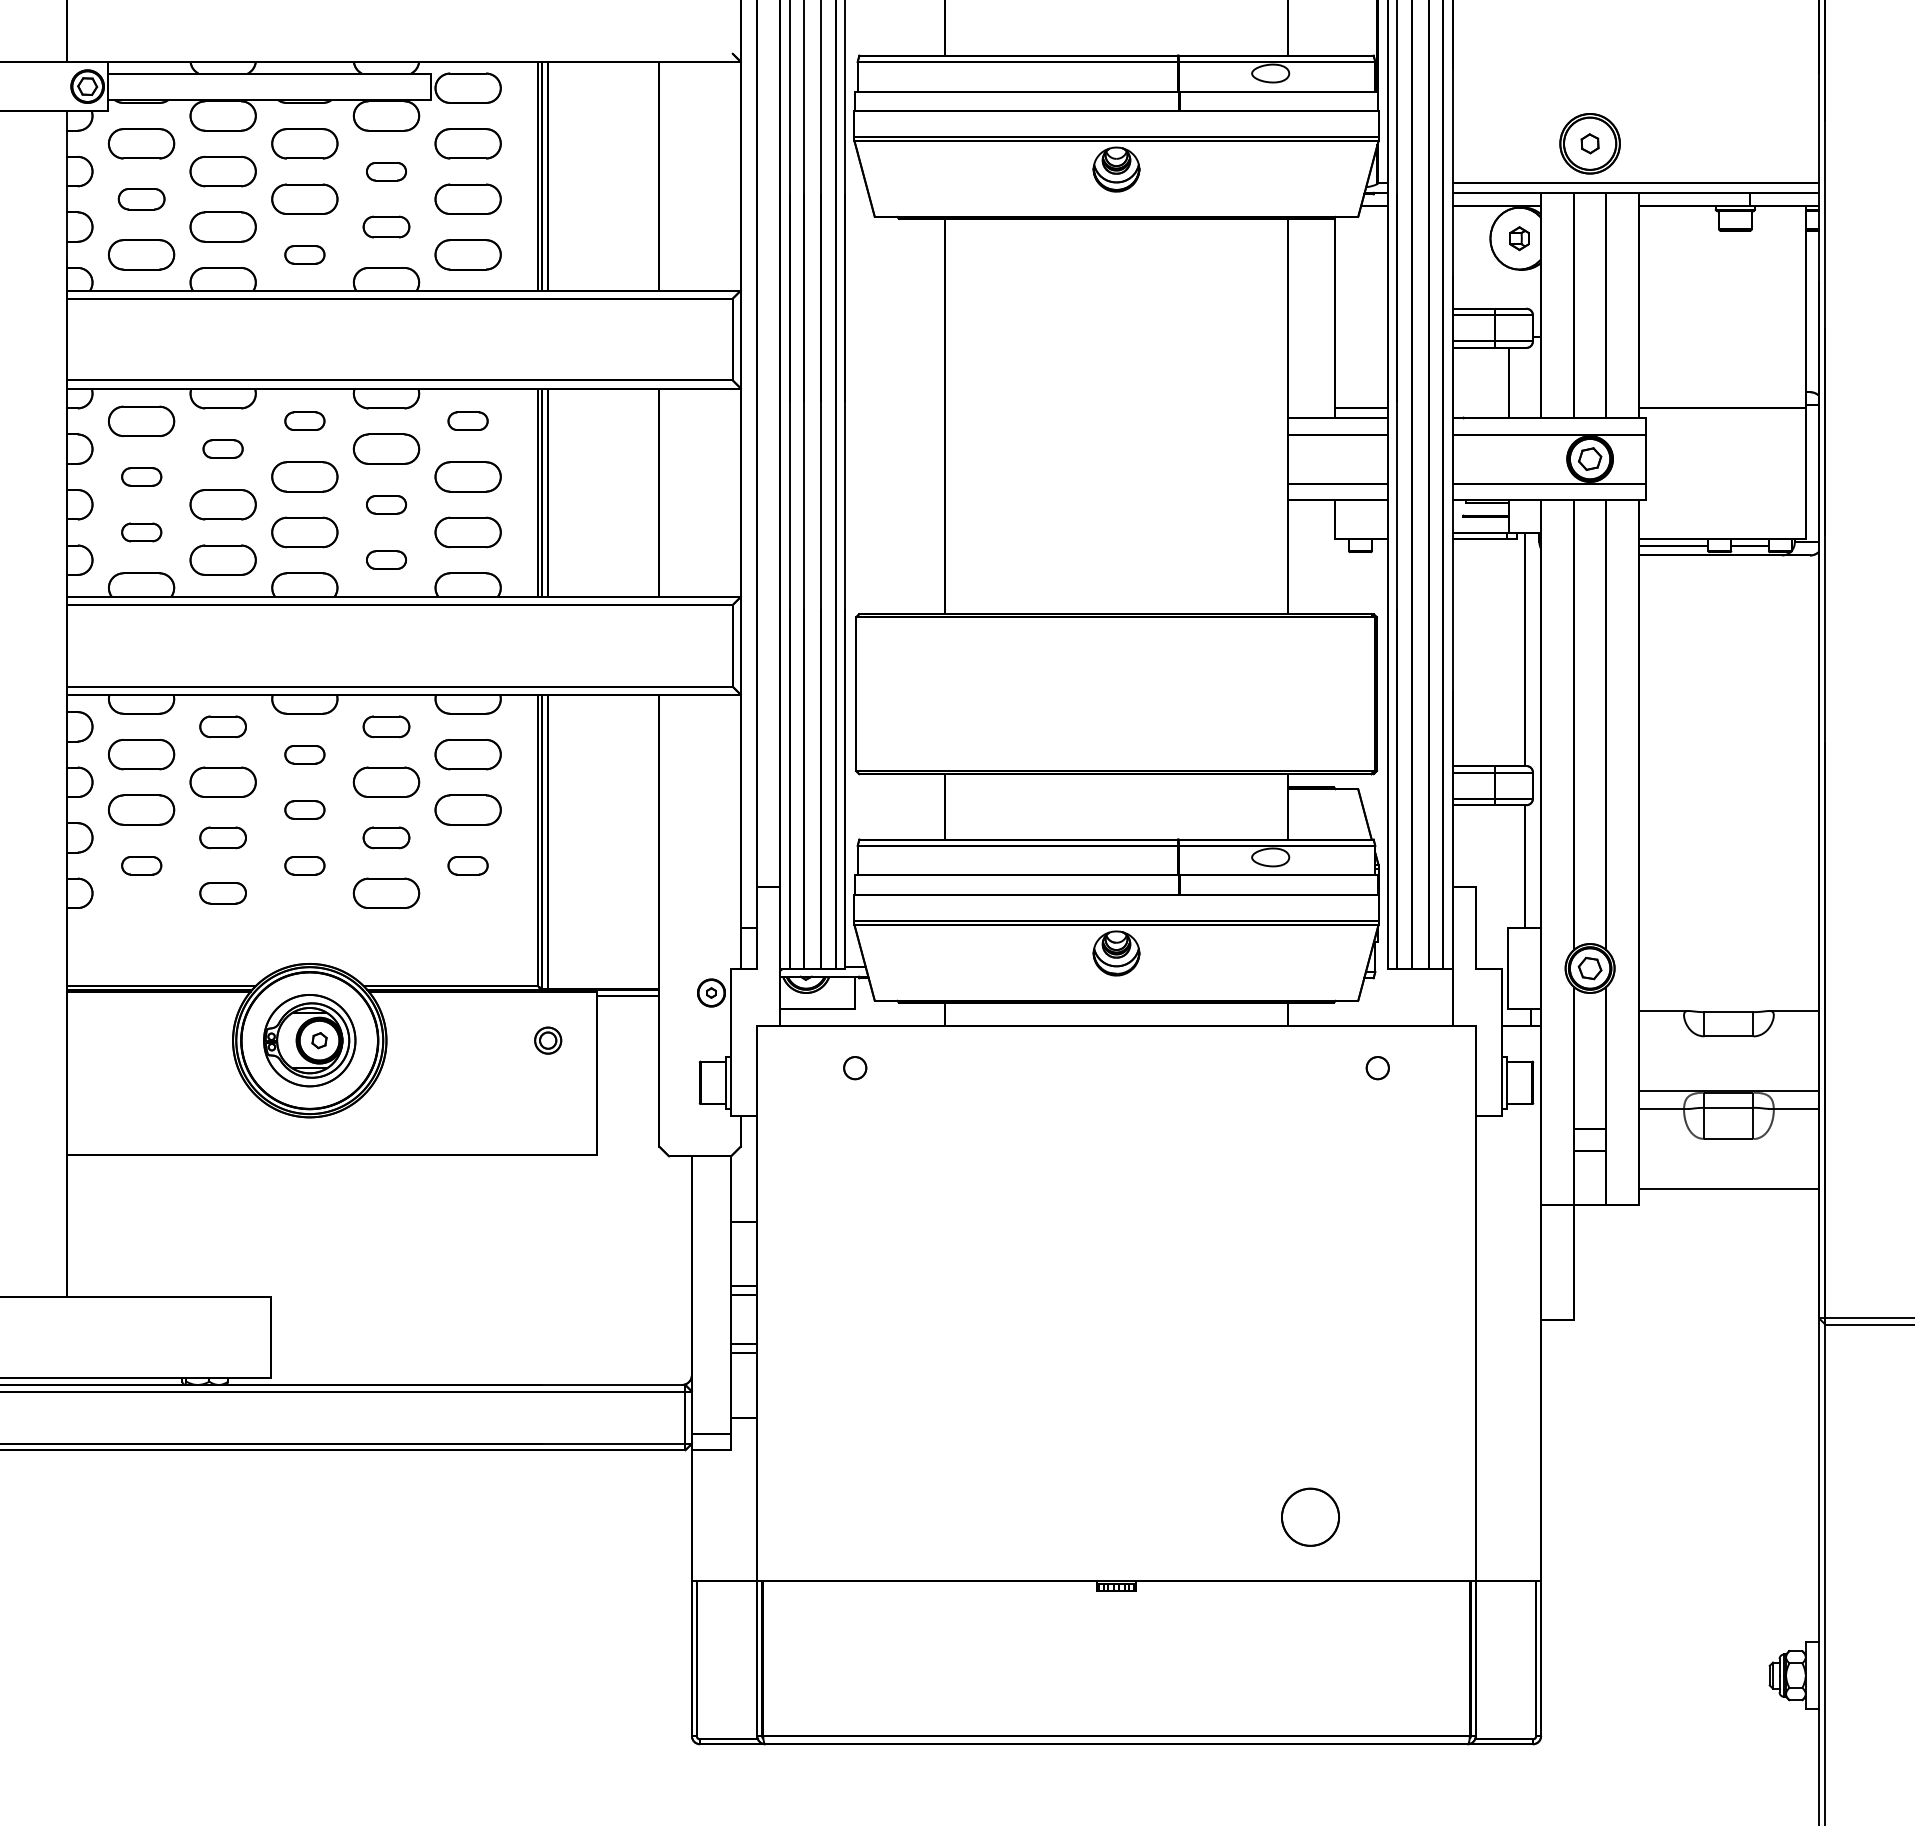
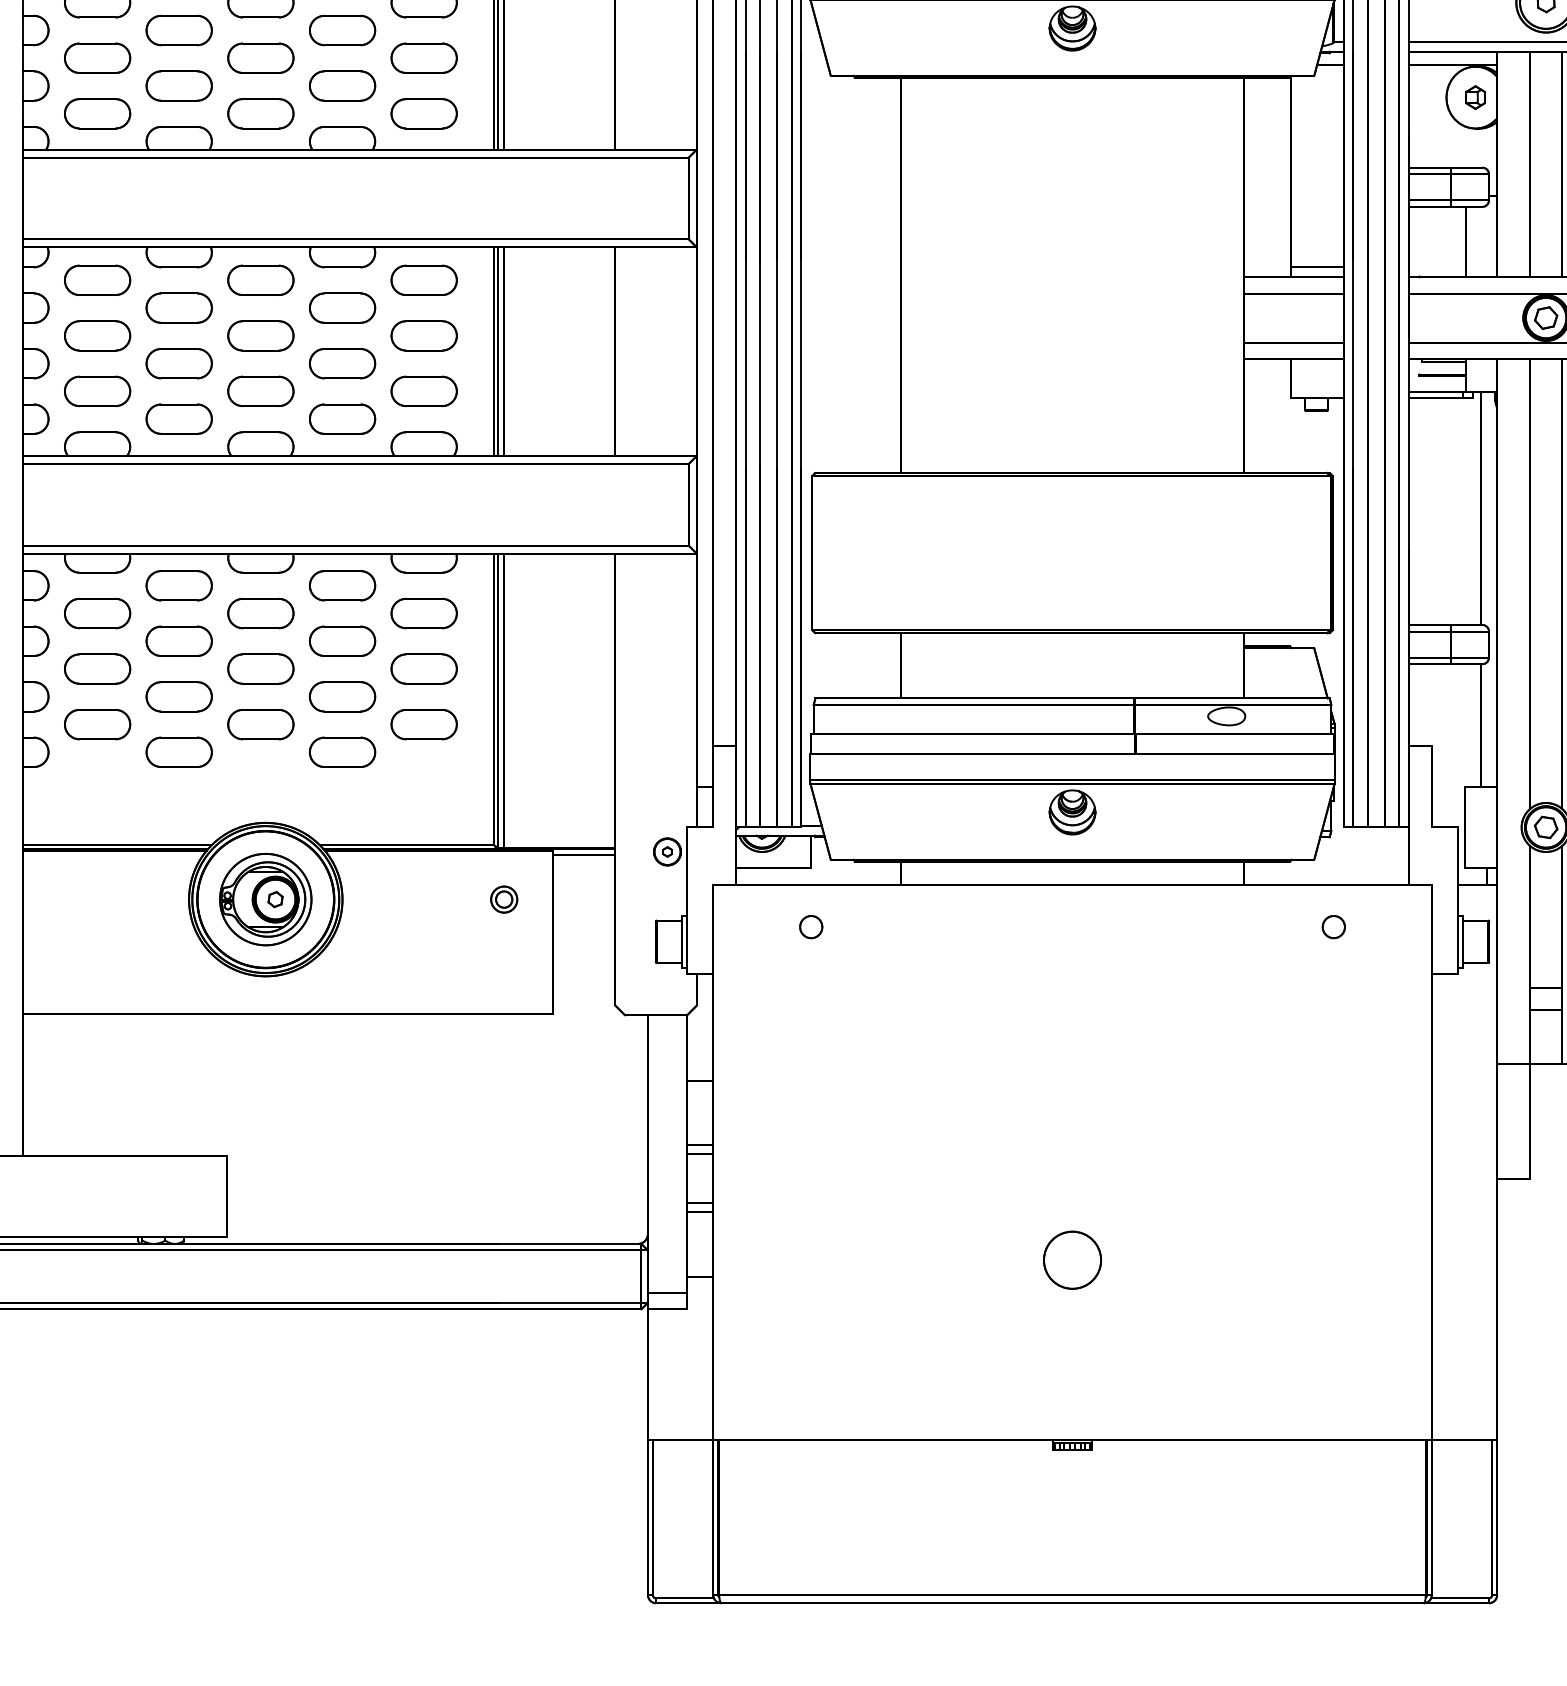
part: (386, 171) -> (342, 30), size x1.67
part: (141, 198) -> (97, 57), size x1.43
part: (386, 226) -> (342, 85), size x1.43
part: (304, 254) -> (260, 113), size x1.67
part: (304, 420) -> (260, 279), size x1.67
part: (467, 420) -> (423, 279), size x1.67
part: (222, 448) -> (178, 307), size x1.67
part: (141, 476) -> (97, 335), size x1.67
part: (386, 504) -> (342, 363), size x1.67
part: (141, 532) -> (97, 391), size x1.67
part: (386, 559) -> (342, 418), size x1.67
part: (222, 726) -> (178, 585), size x1.43
part: (386, 726) -> (342, 585), size x1.43
part: (304, 754) -> (260, 613), size x1.67
part: (304, 809) -> (260, 668), size x1.67
part: (222, 837) -> (178, 696), size x1.43
part: (386, 837) -> (342, 696), size x1.43
part: (141, 865) -> (97, 724), size x1.67
part: (304, 865) -> (260, 724), size x1.67
part: (467, 865) -> (423, 724), size x1.67
part: (222, 892) -> (178, 751), size x1.43
circle: (1310, 1516) -> (1072, 1259), moved

